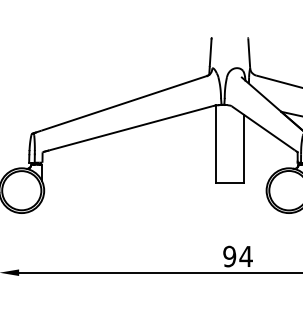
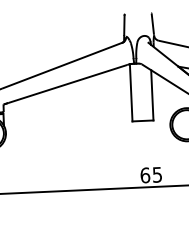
text: (237, 256) -> (151, 175), 94 -> 65

